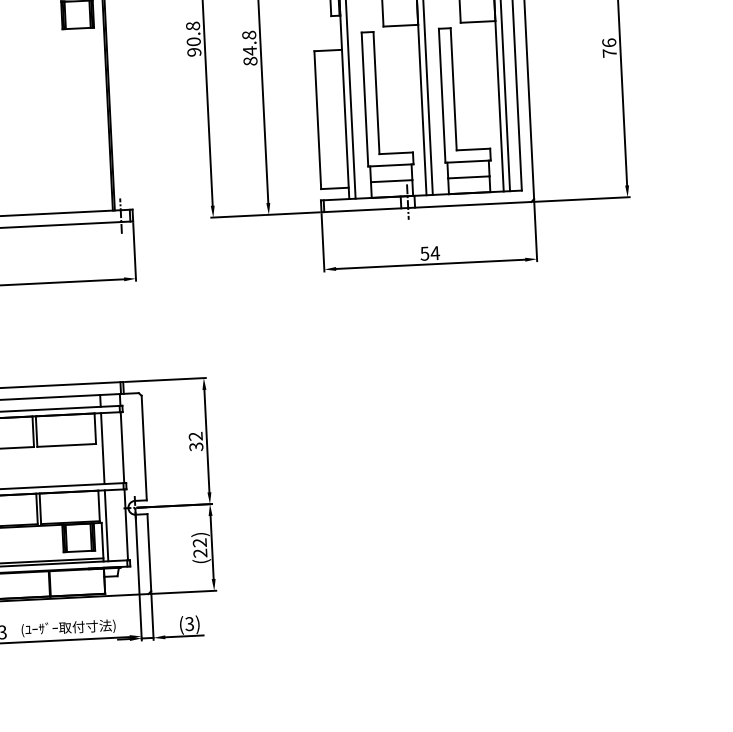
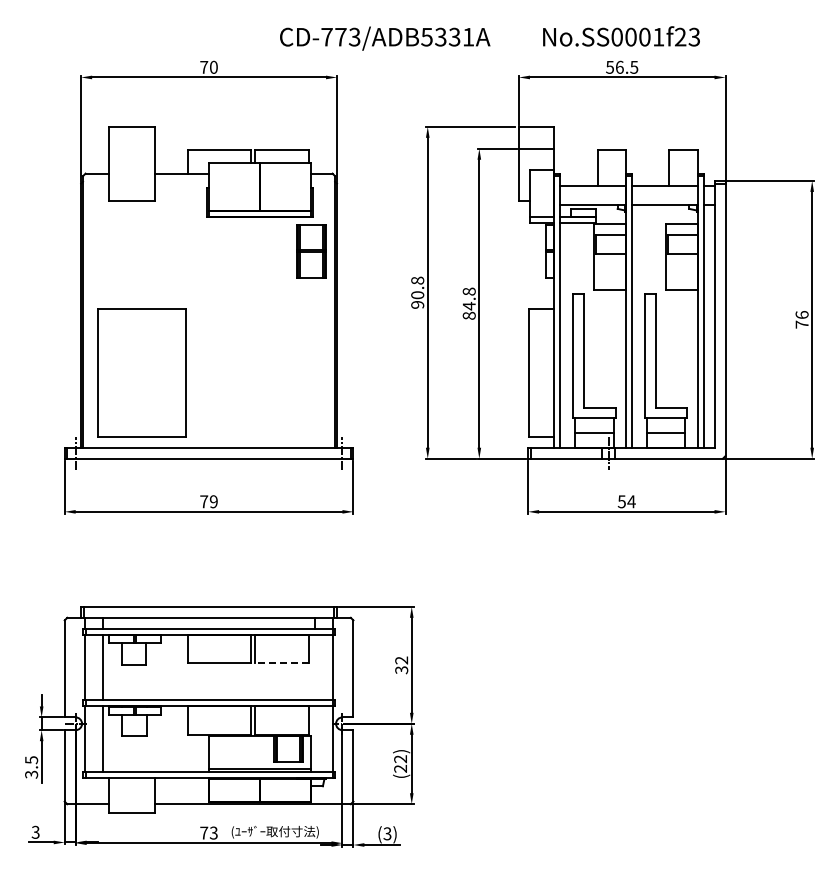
line: (66, 444) -> (281, 662), solid -> dashed
line: (103, 448) -> (315, 667), removed
line: (107, 526) -> (315, 739), removed

